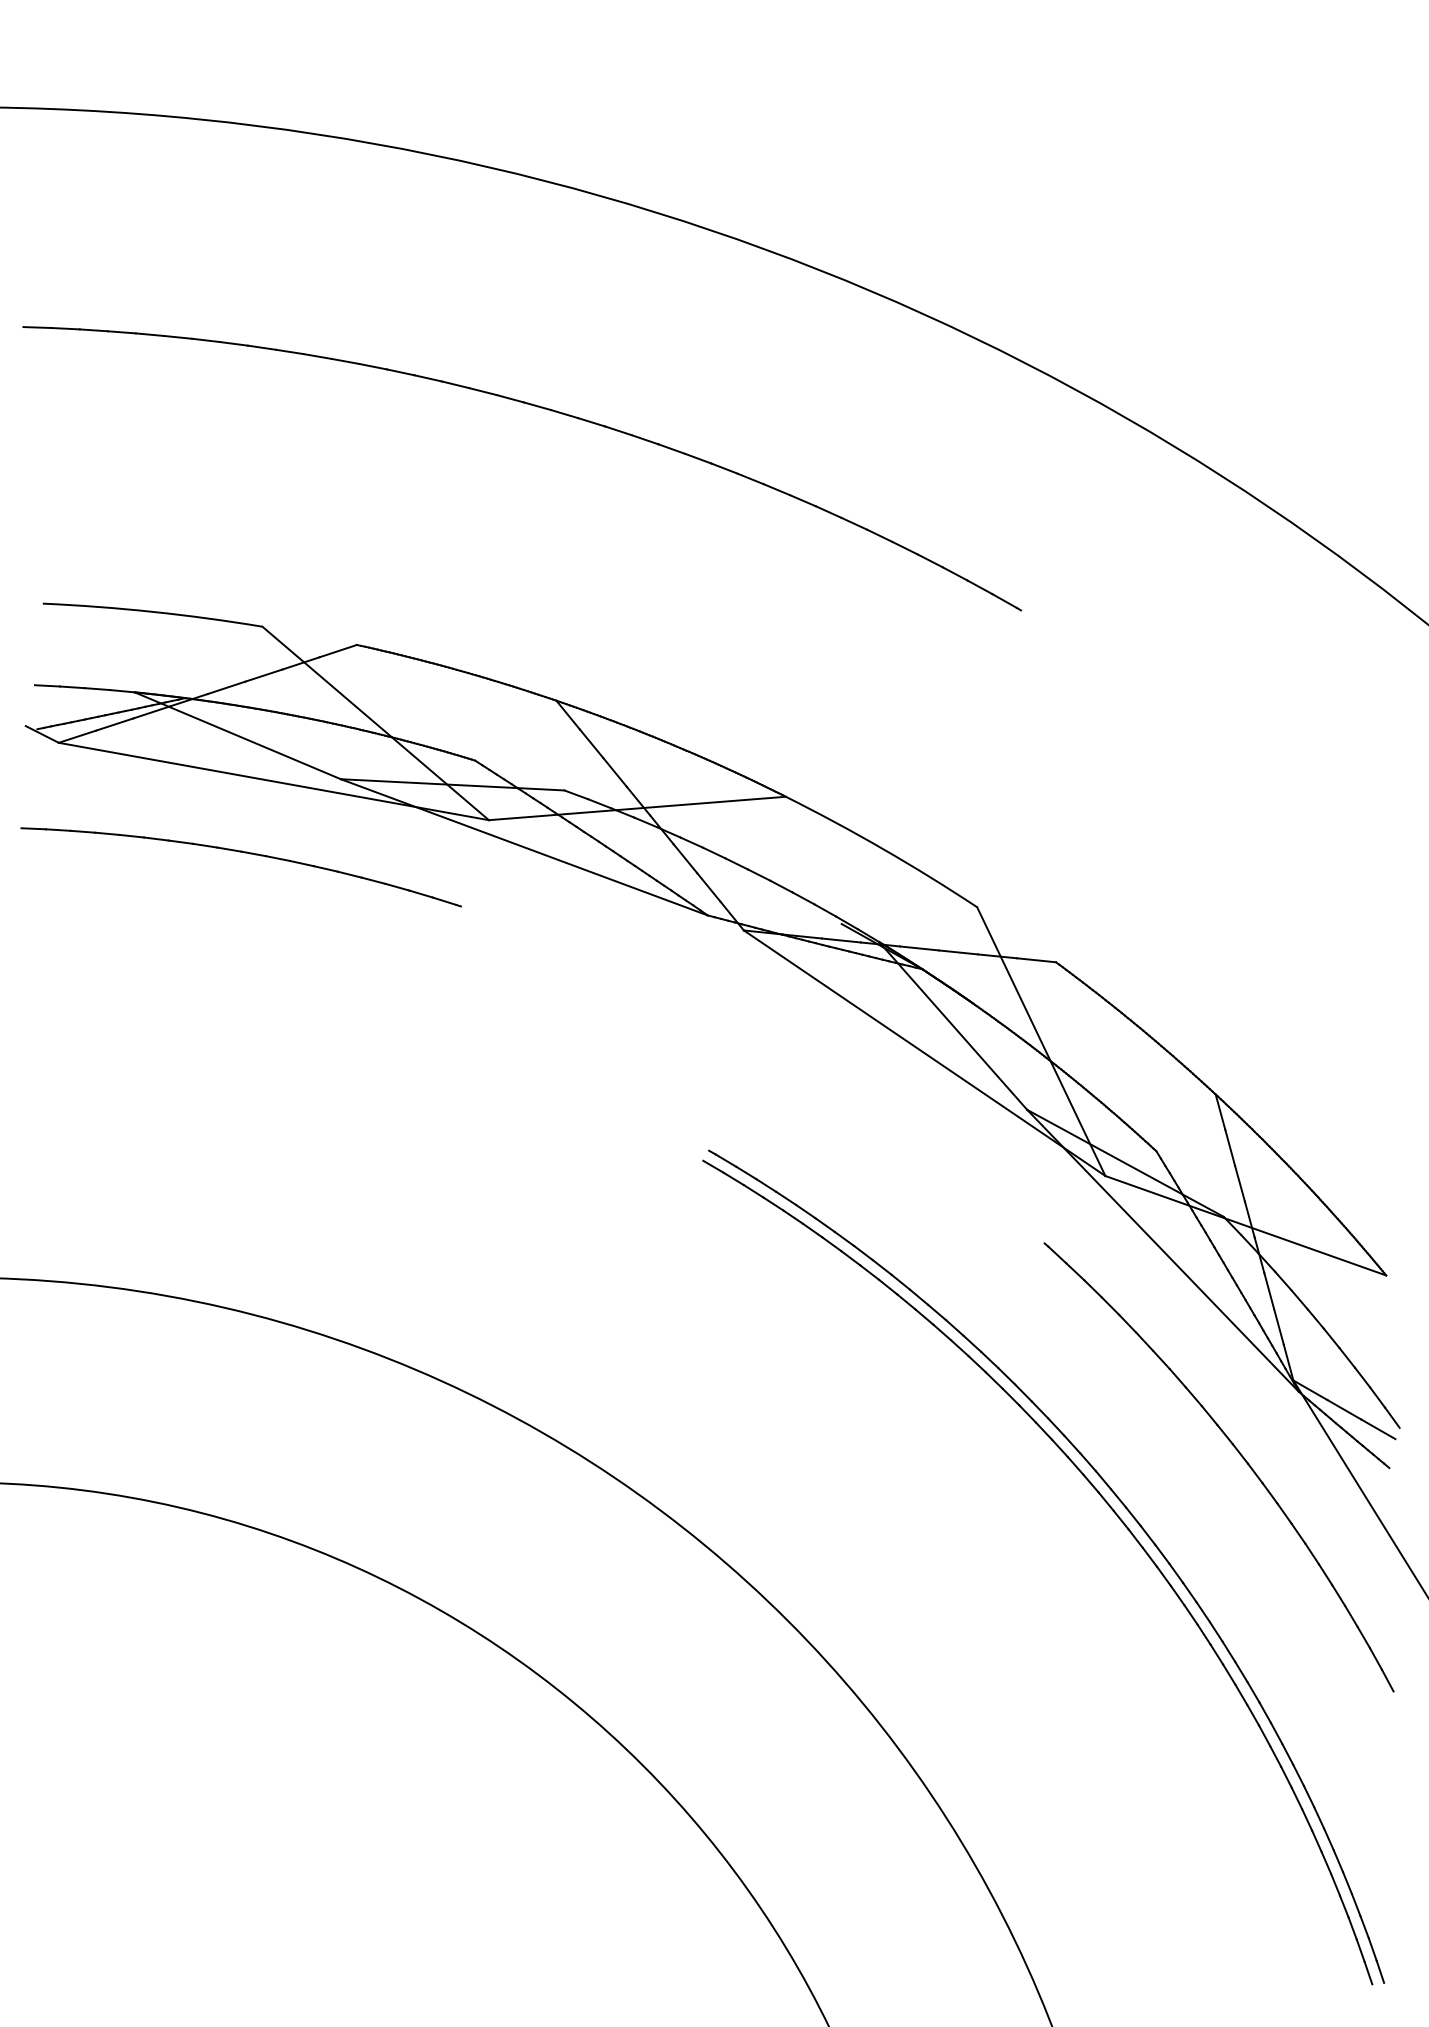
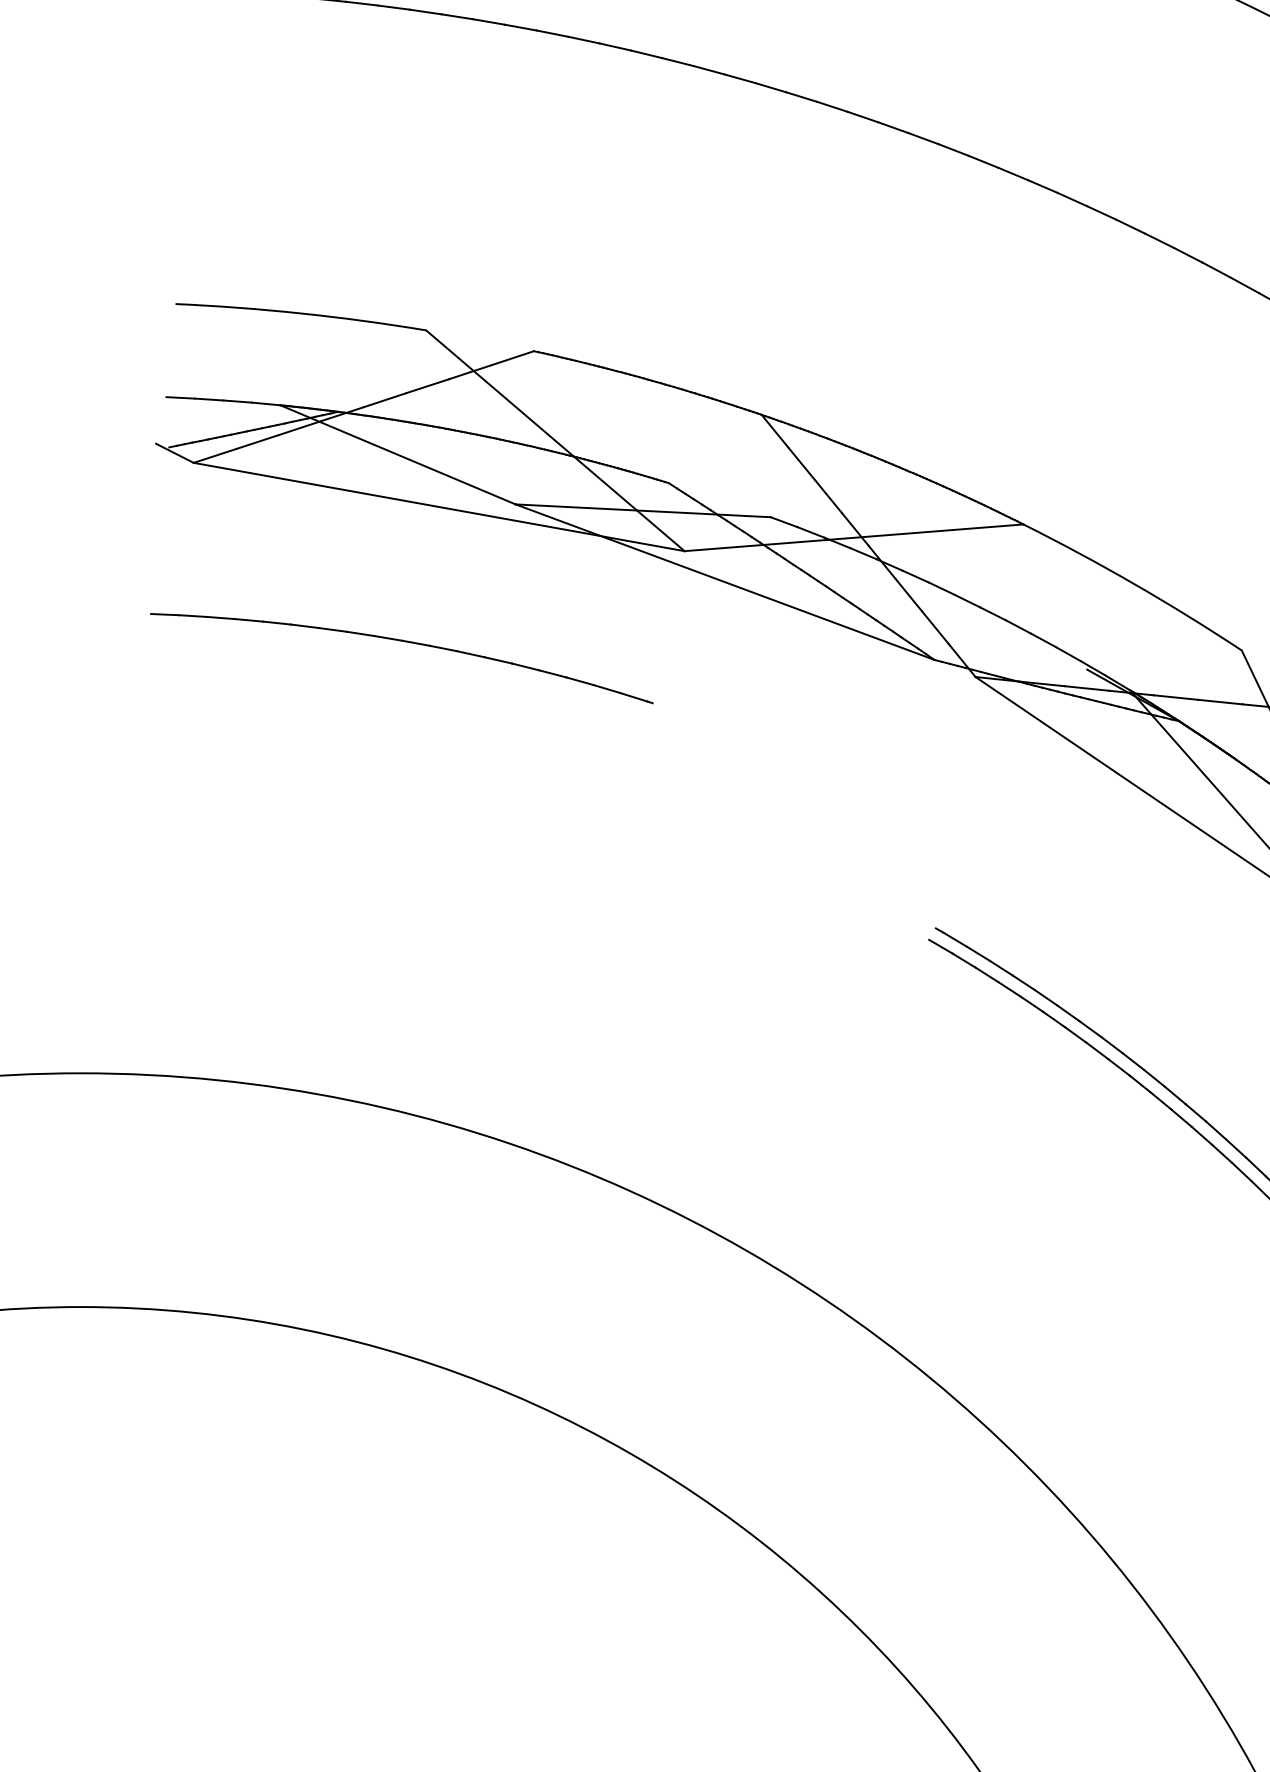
part: (244, 853) -> (405, 642), moved

